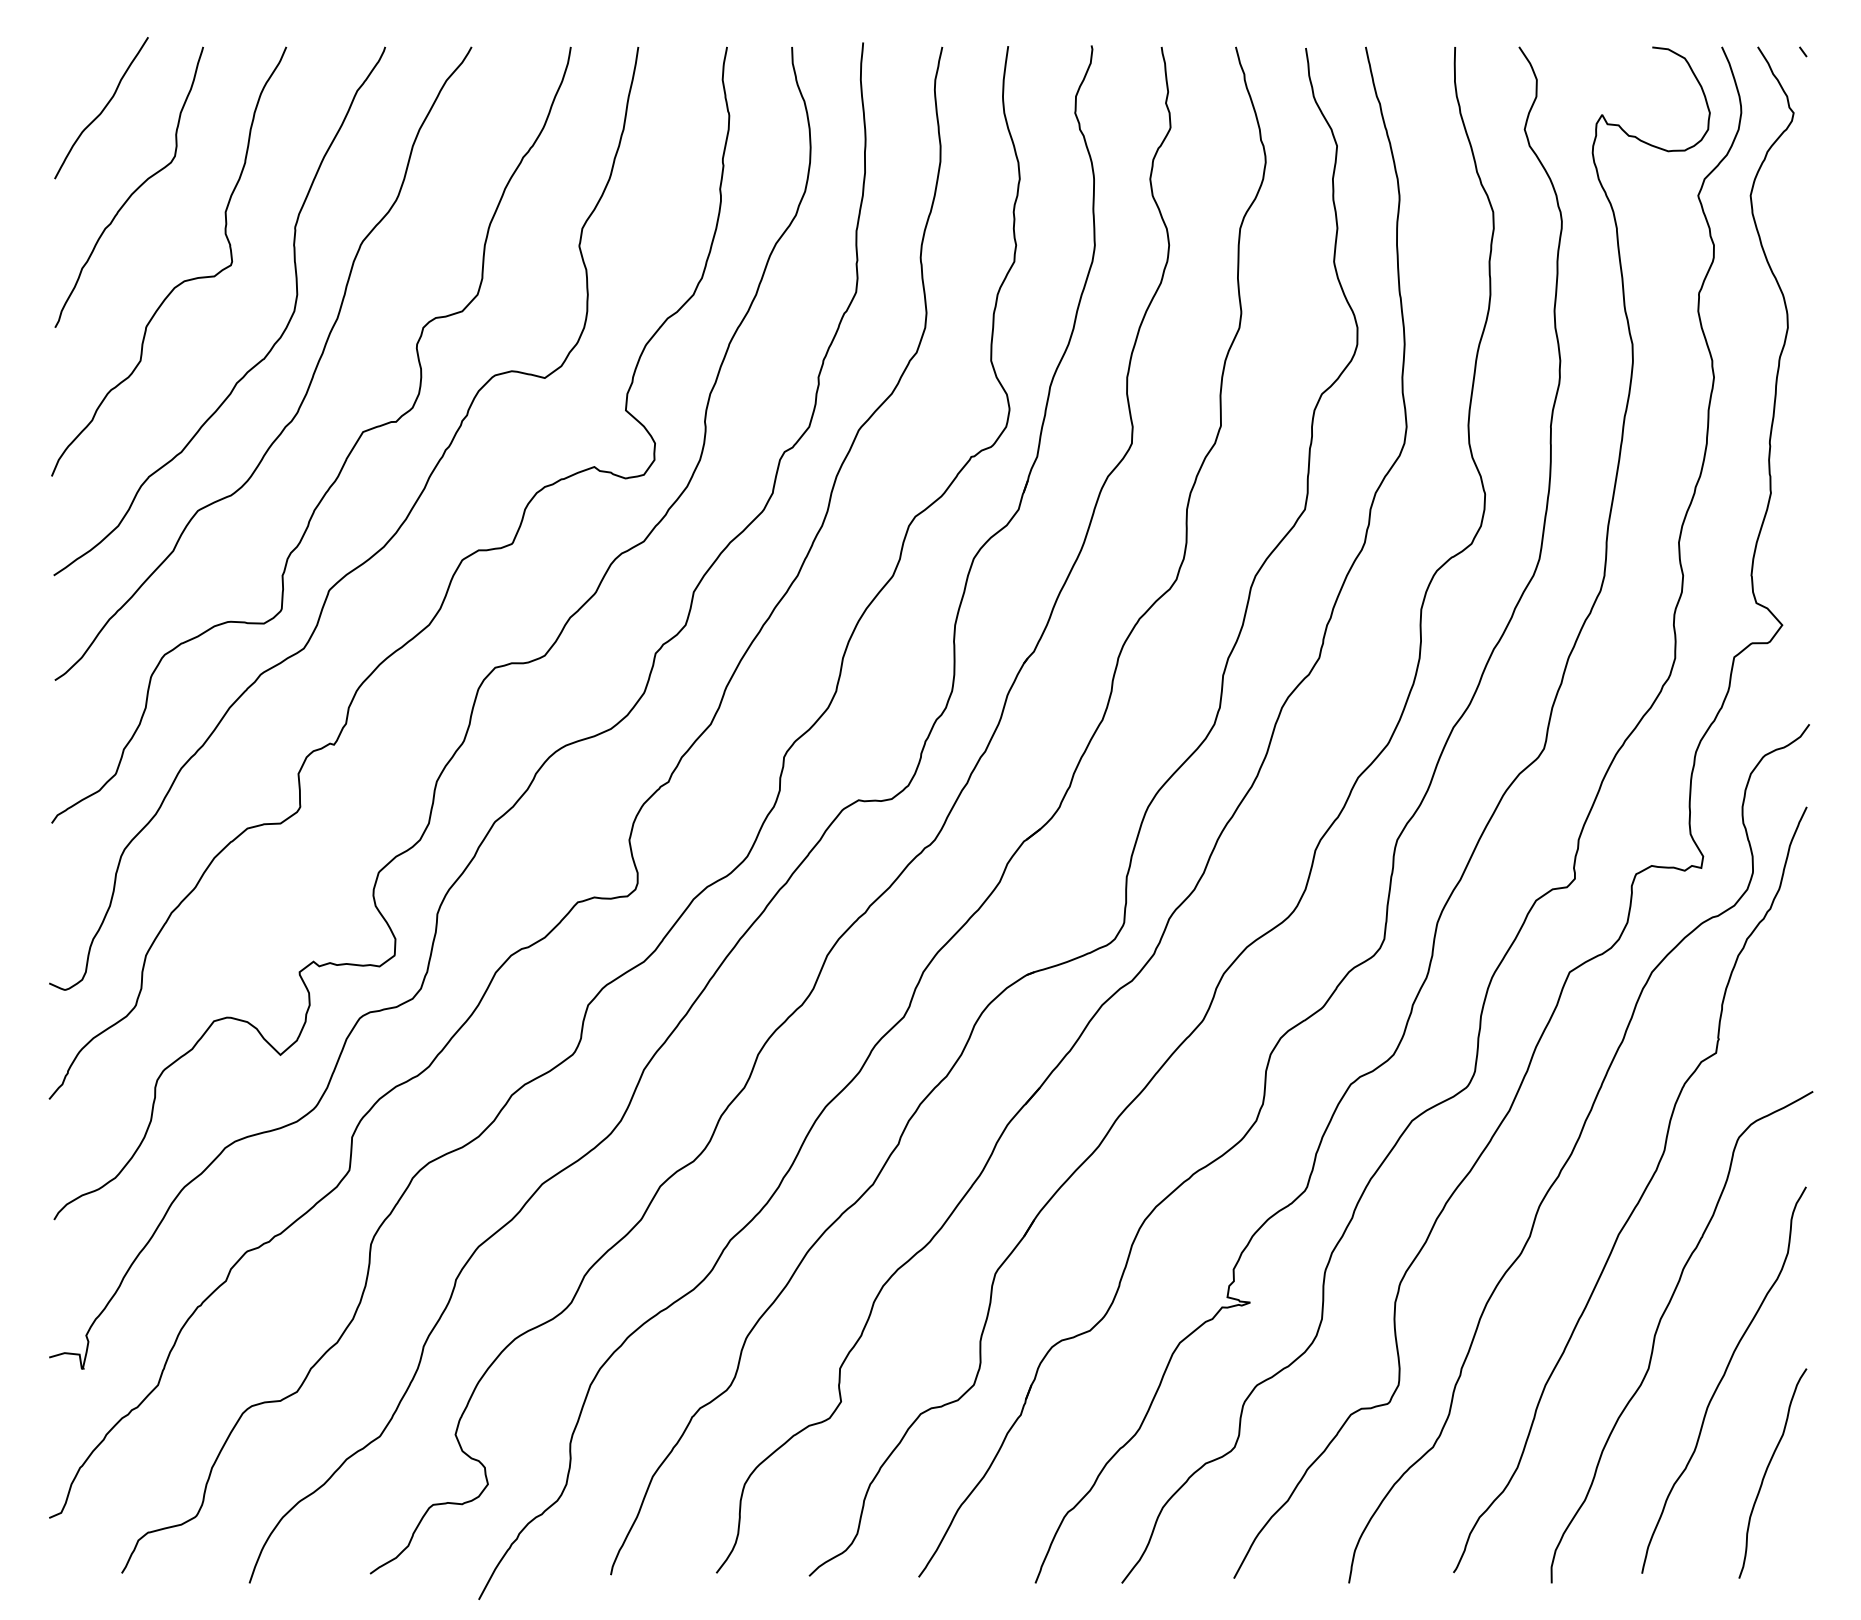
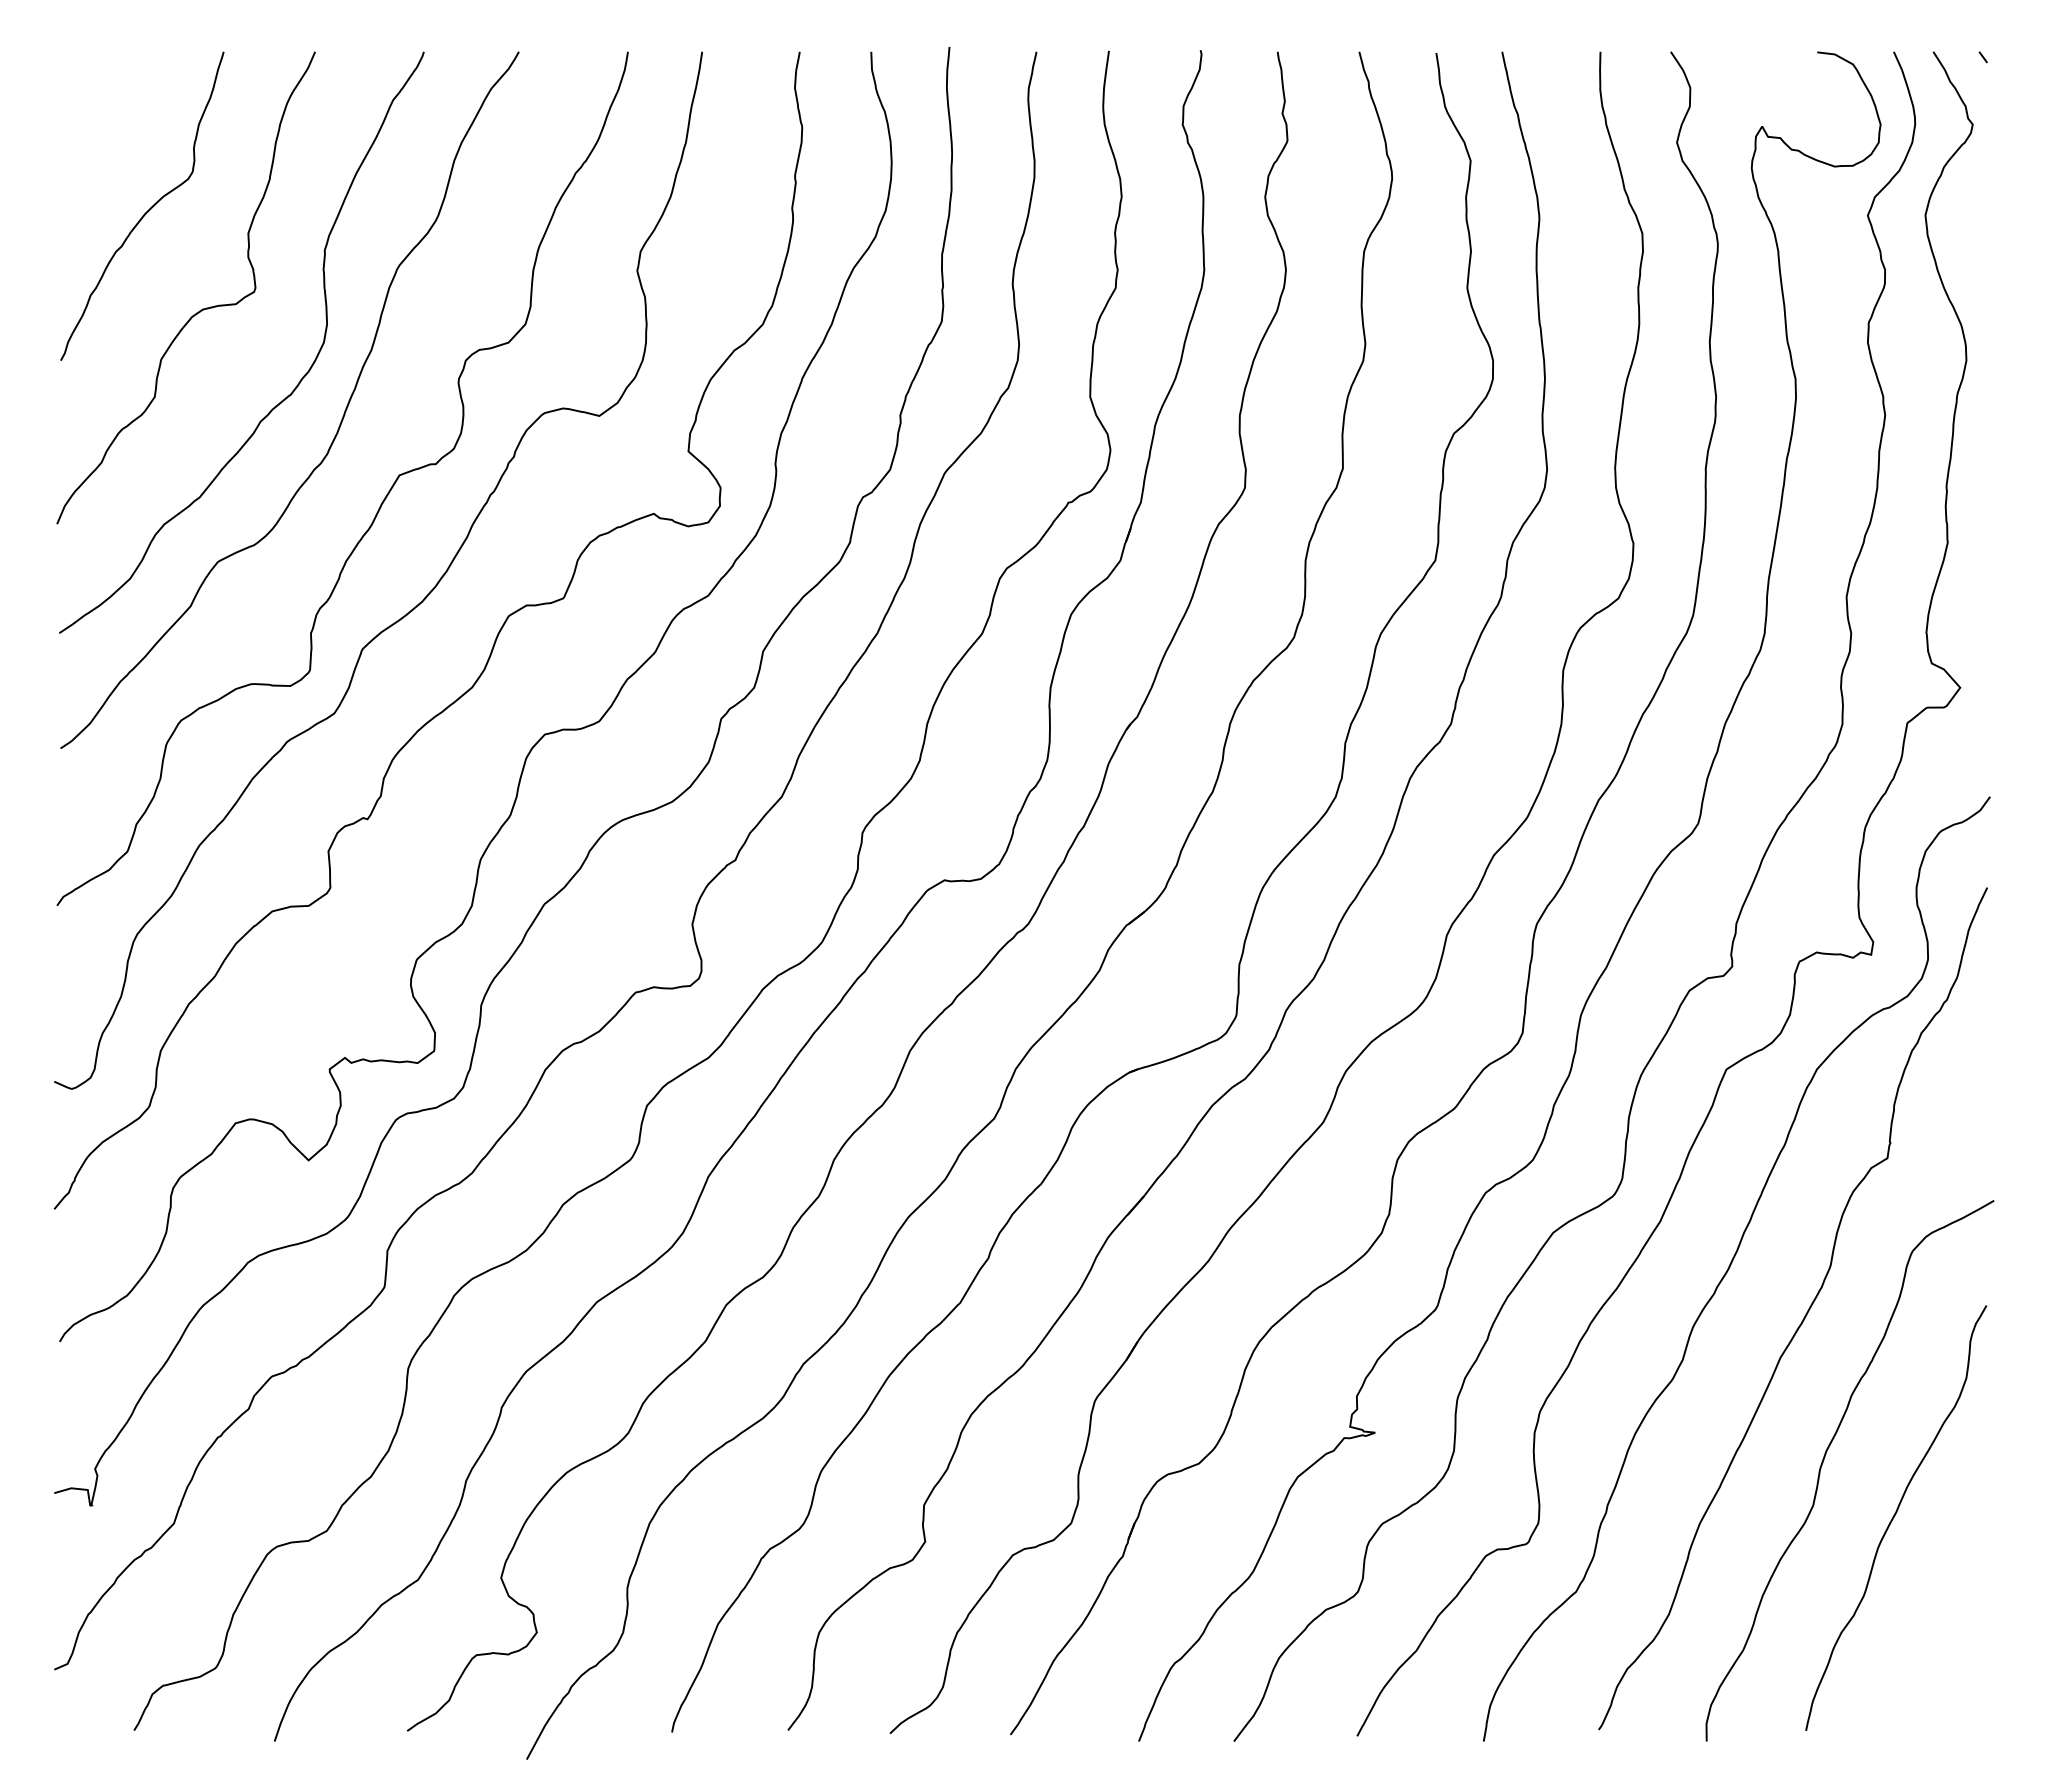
curve: (103, 108) -> (113, 119), removed
curve: (1767, 1471) -> (1943, 1618), removed

